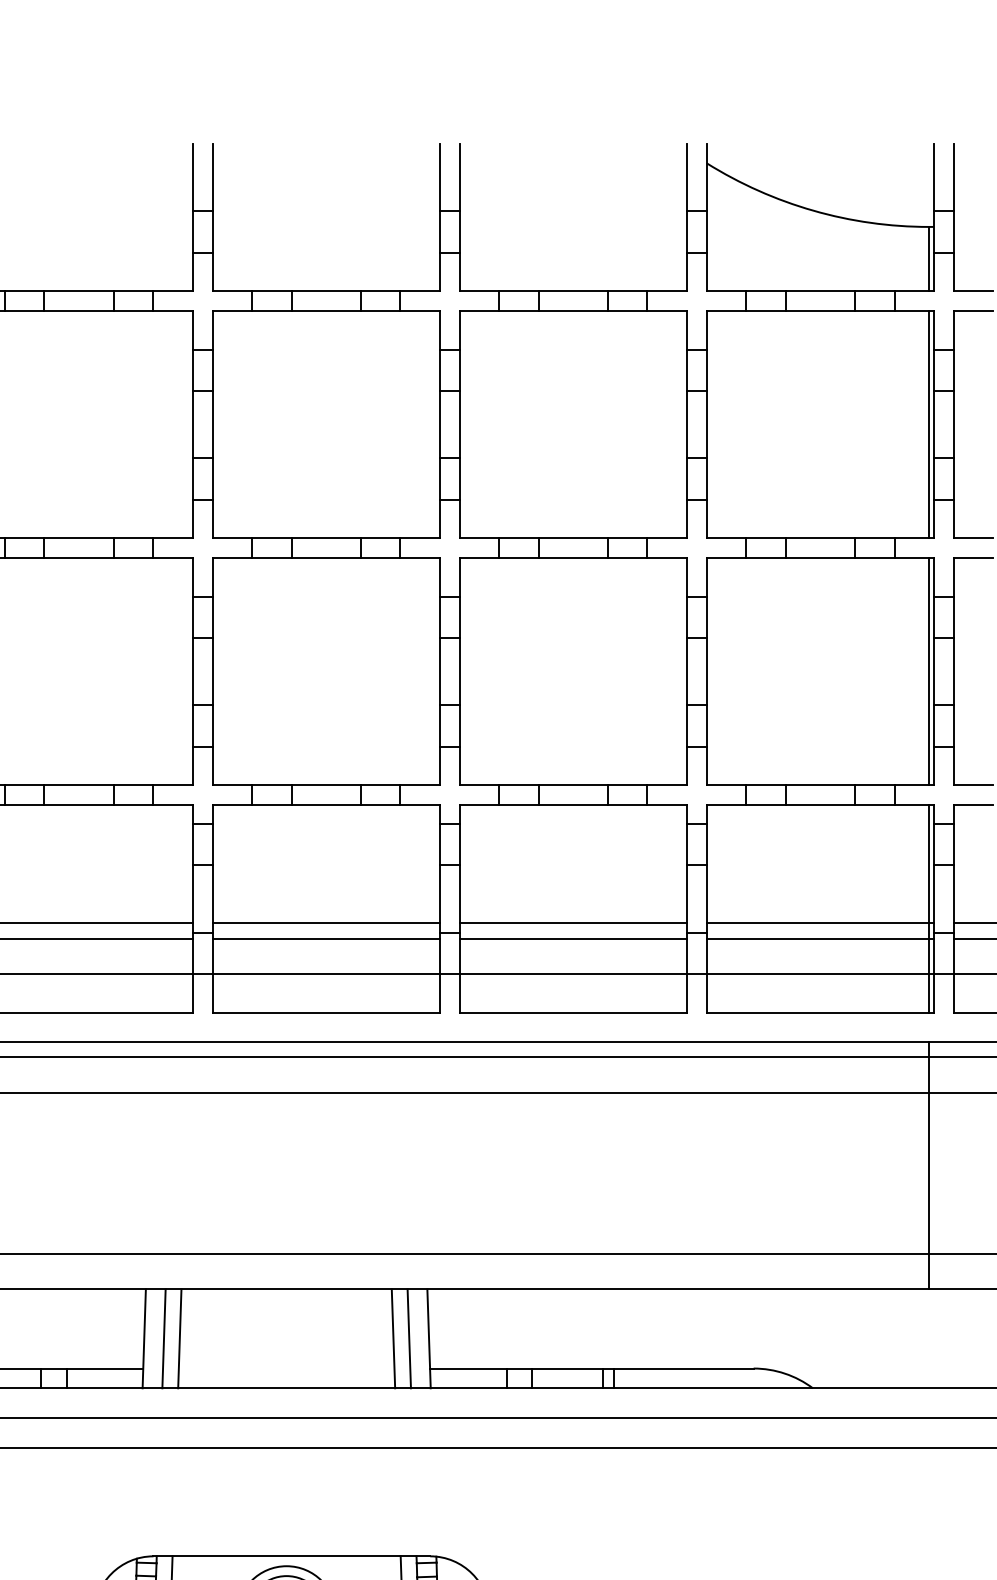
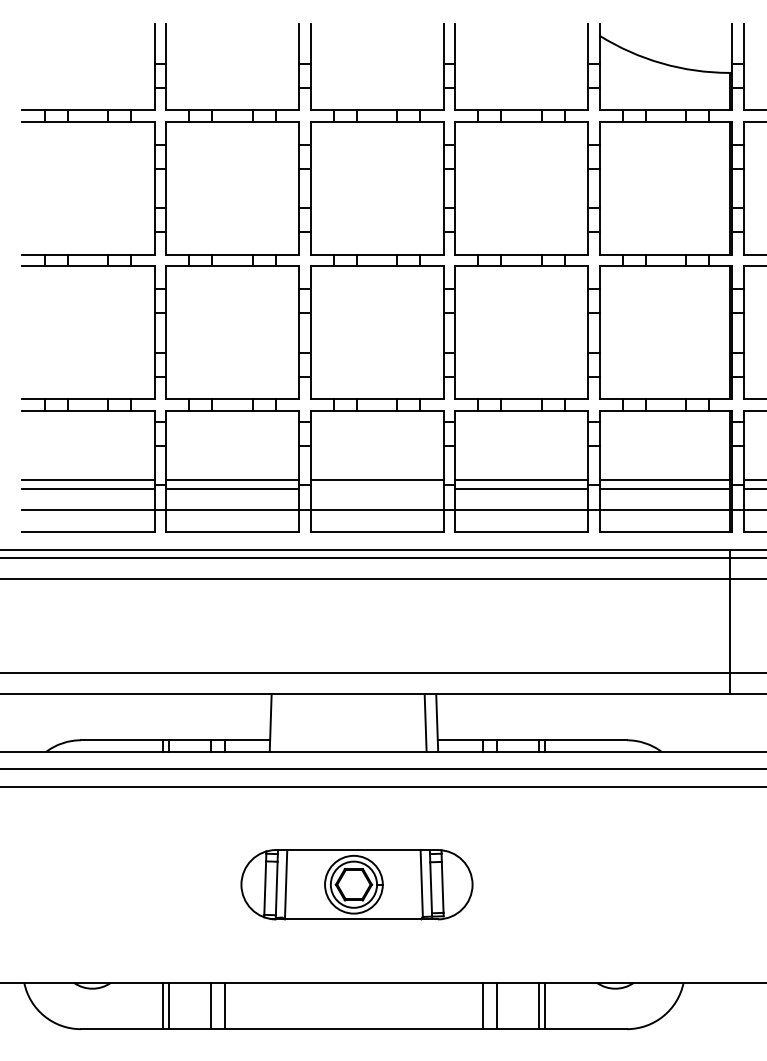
line: (325, 937) -> (376, 488), removed
line: (164, 1338) -> (282, 722), removed
line: (179, 1338) -> (291, 722), removed
line: (393, 1338) -> (416, 722), removed

